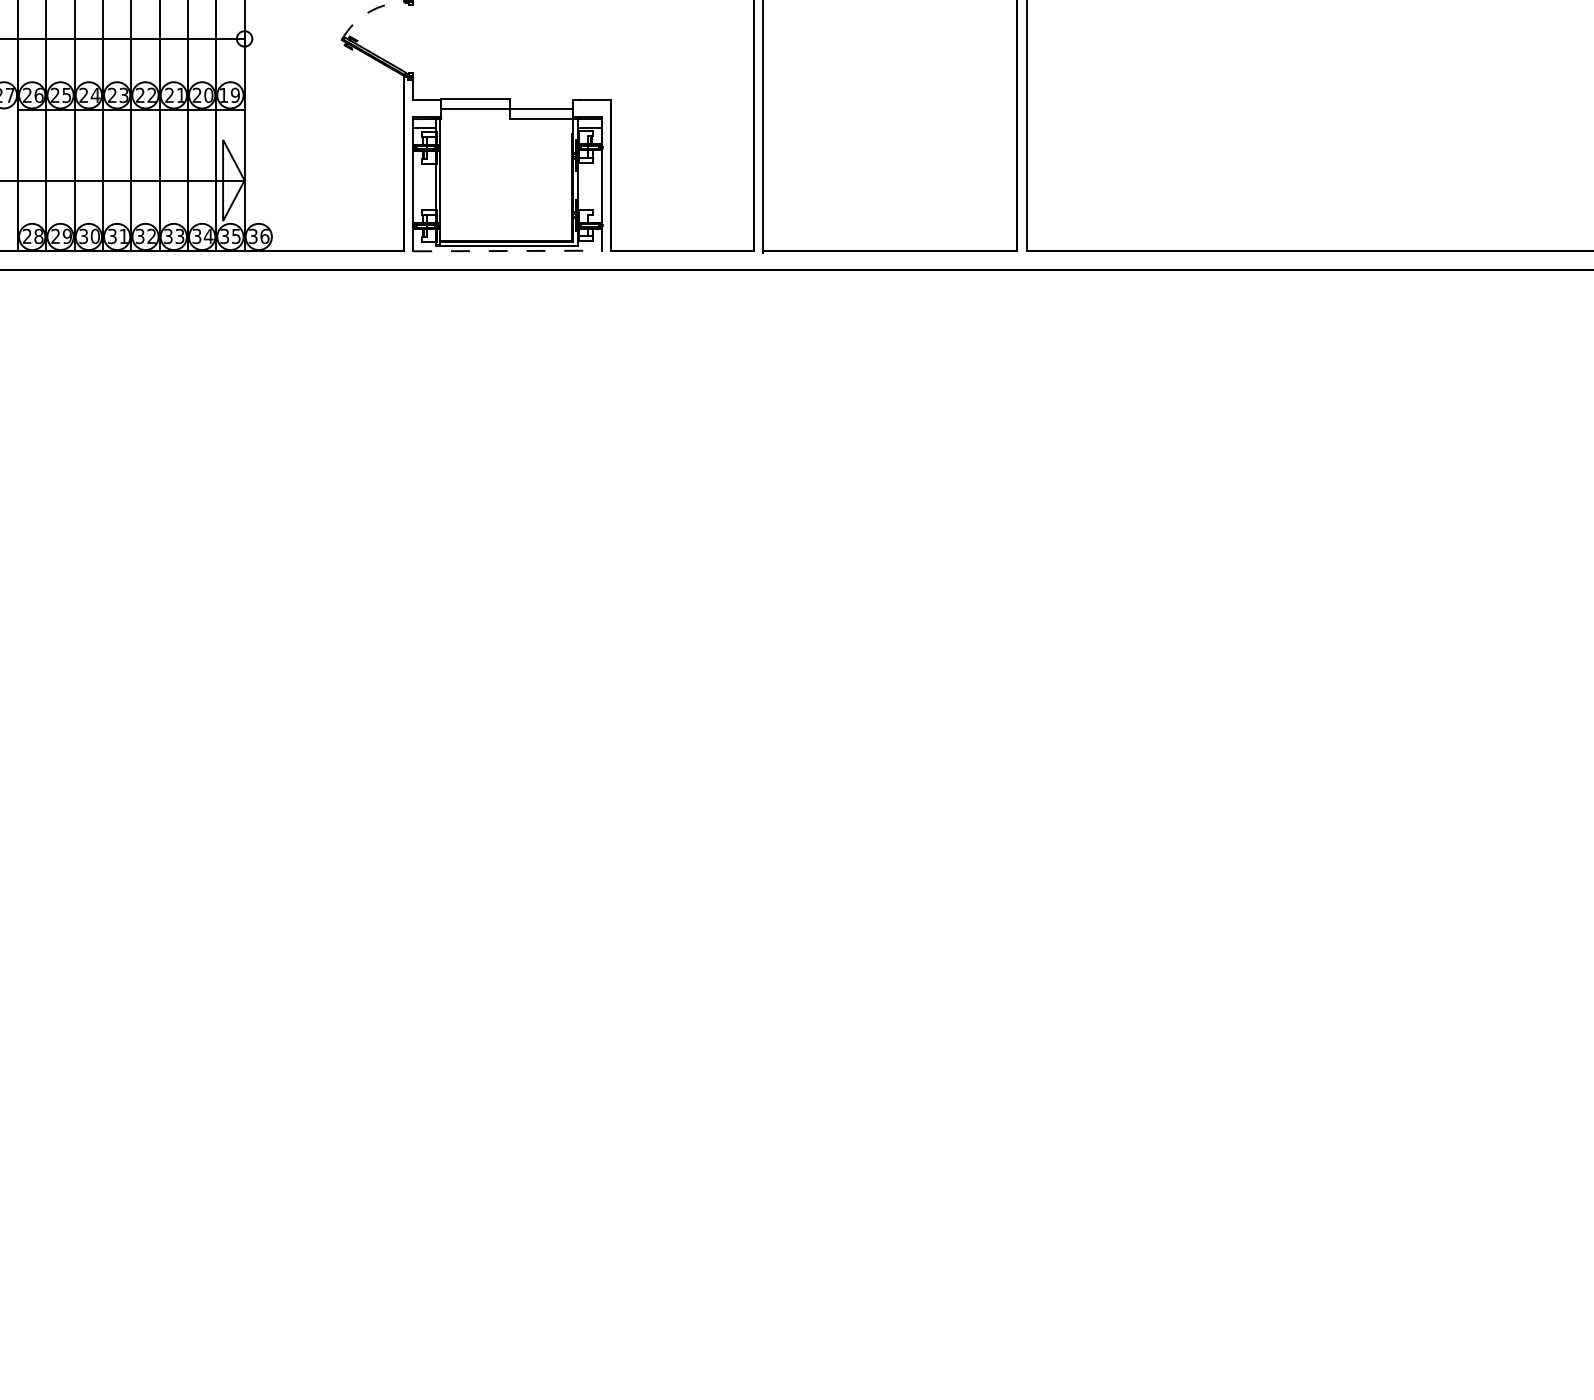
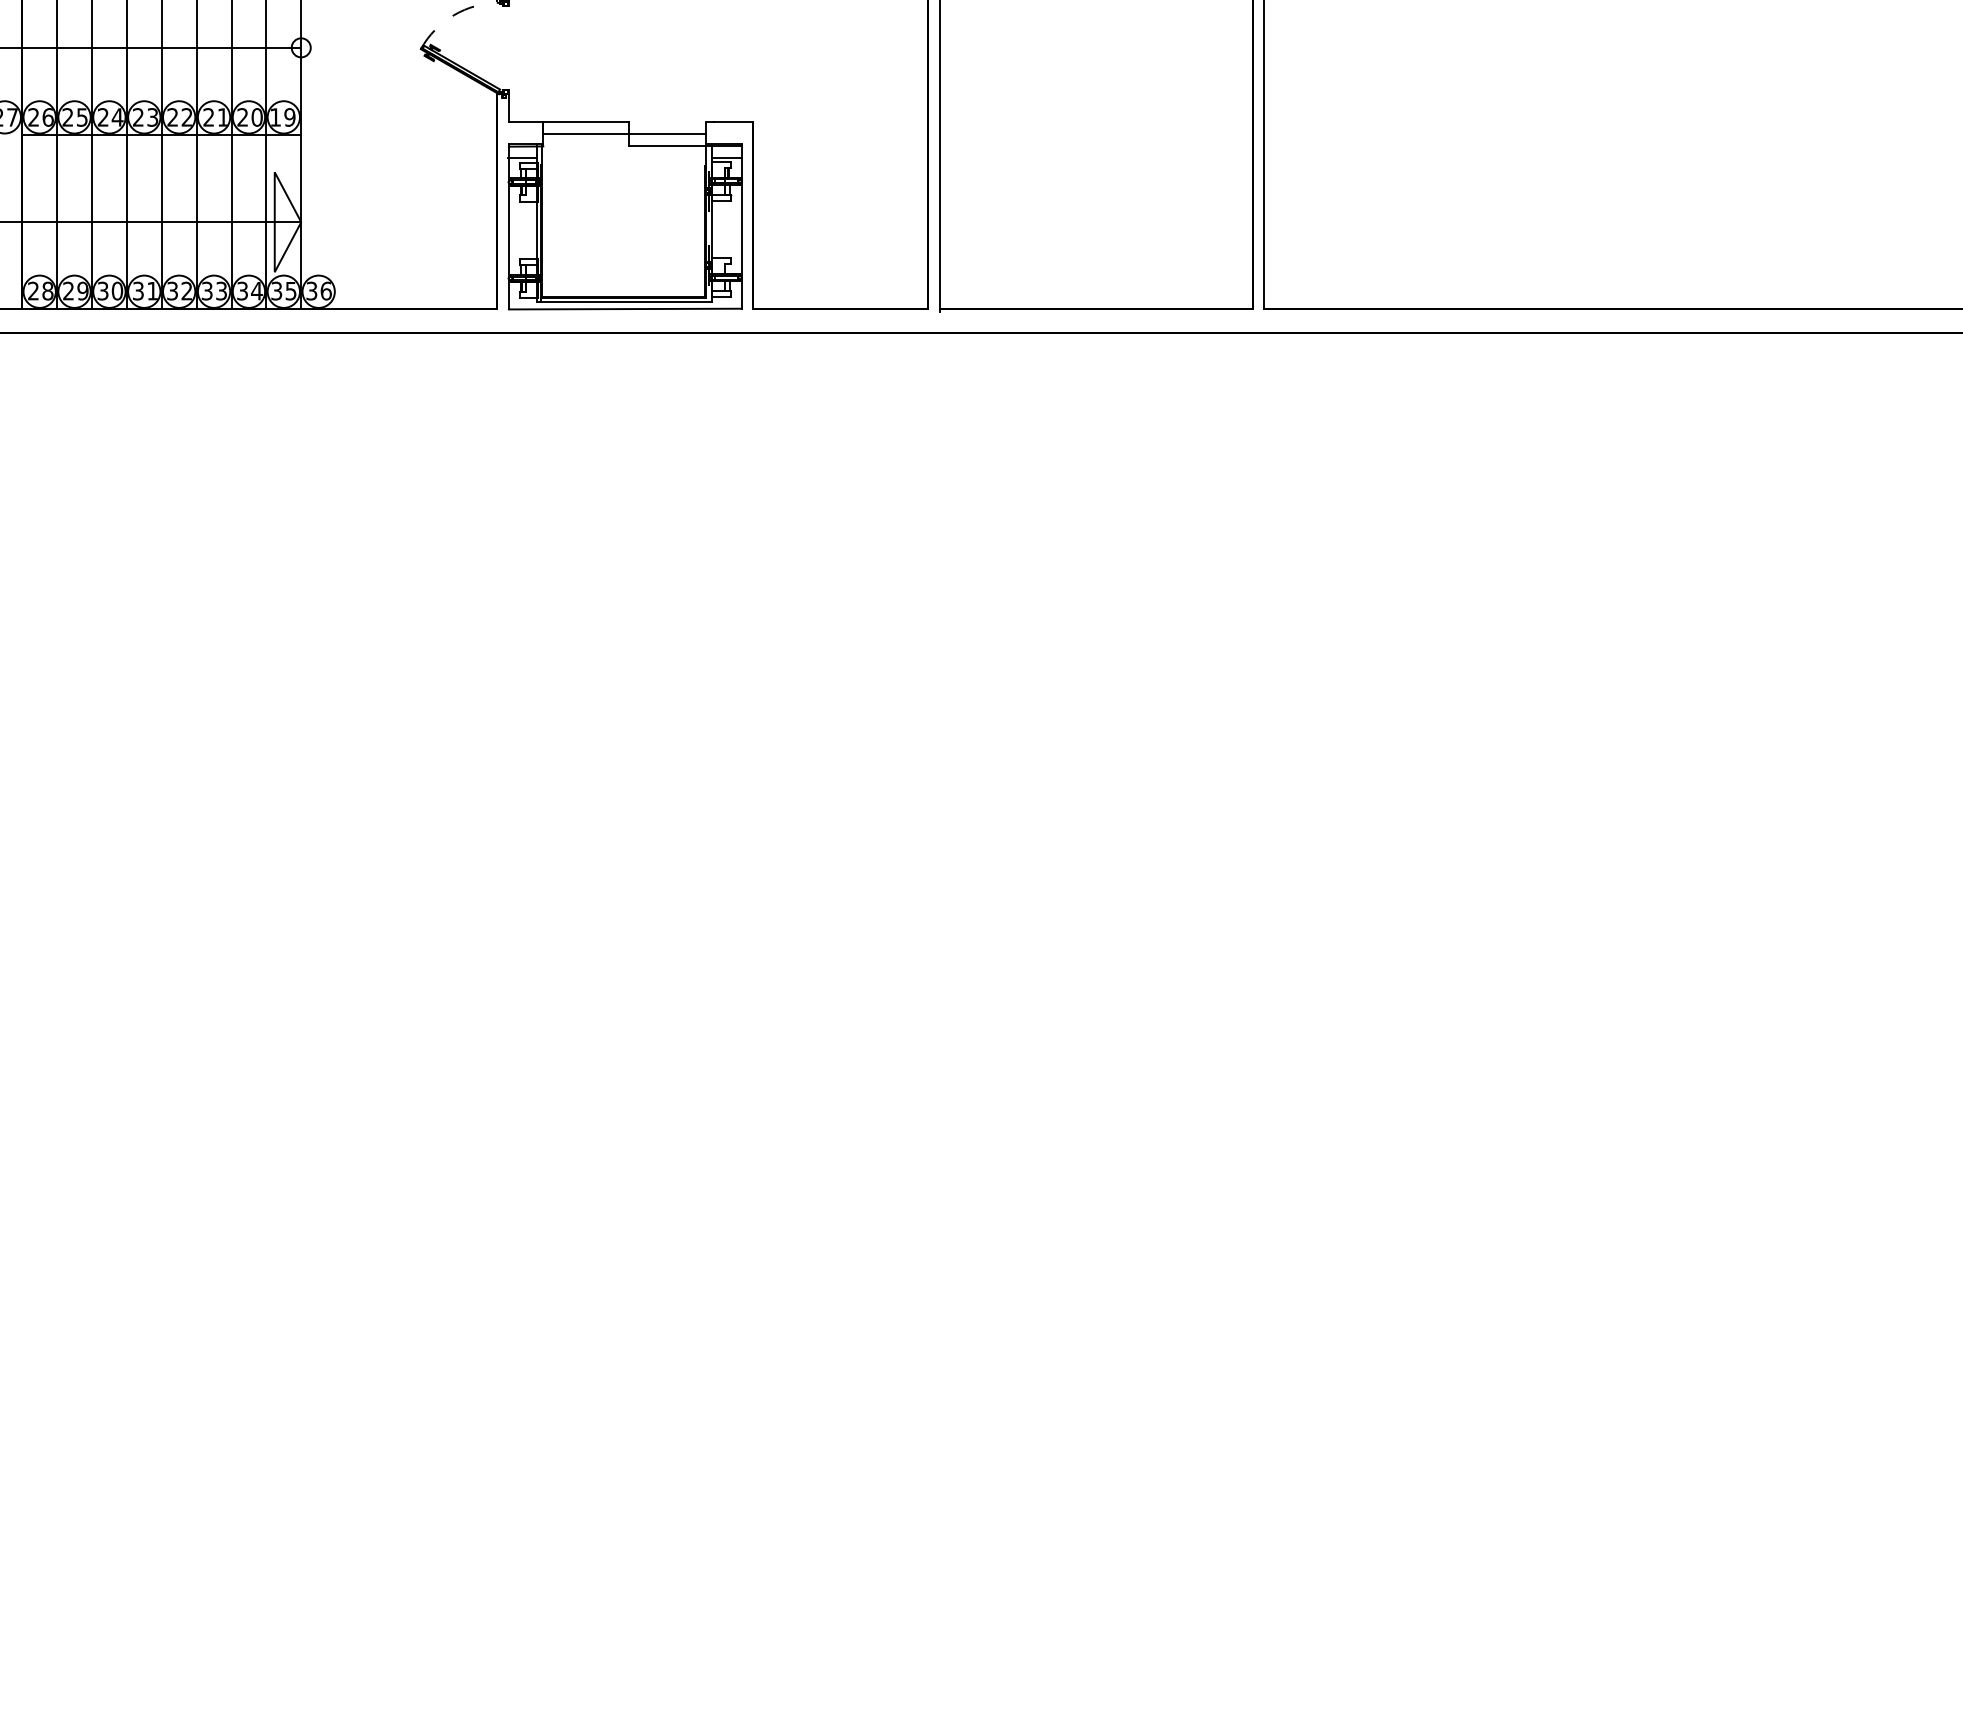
line: (507, 251) -> (624, 309), dashed -> solid

